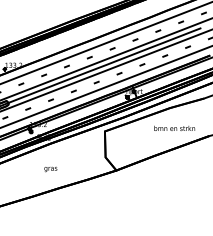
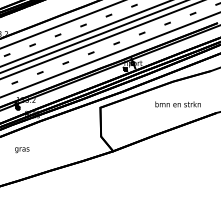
text: (50, 169) -> (21, 150), moved

